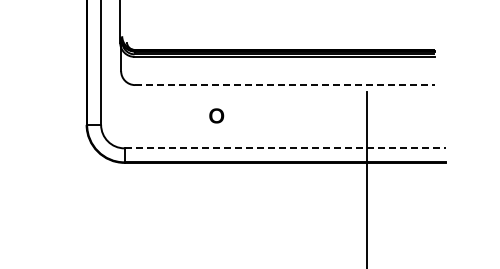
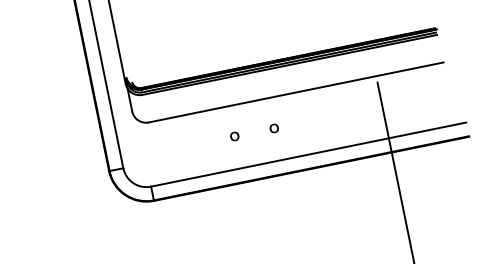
line: (285, 85) -> (296, 92), dashed -> solid
part: (215, 115) -> (233, 136), size x0.62
part: (256, 115) -> (274, 128), added
line: (285, 148) -> (309, 154), dashed -> solid

